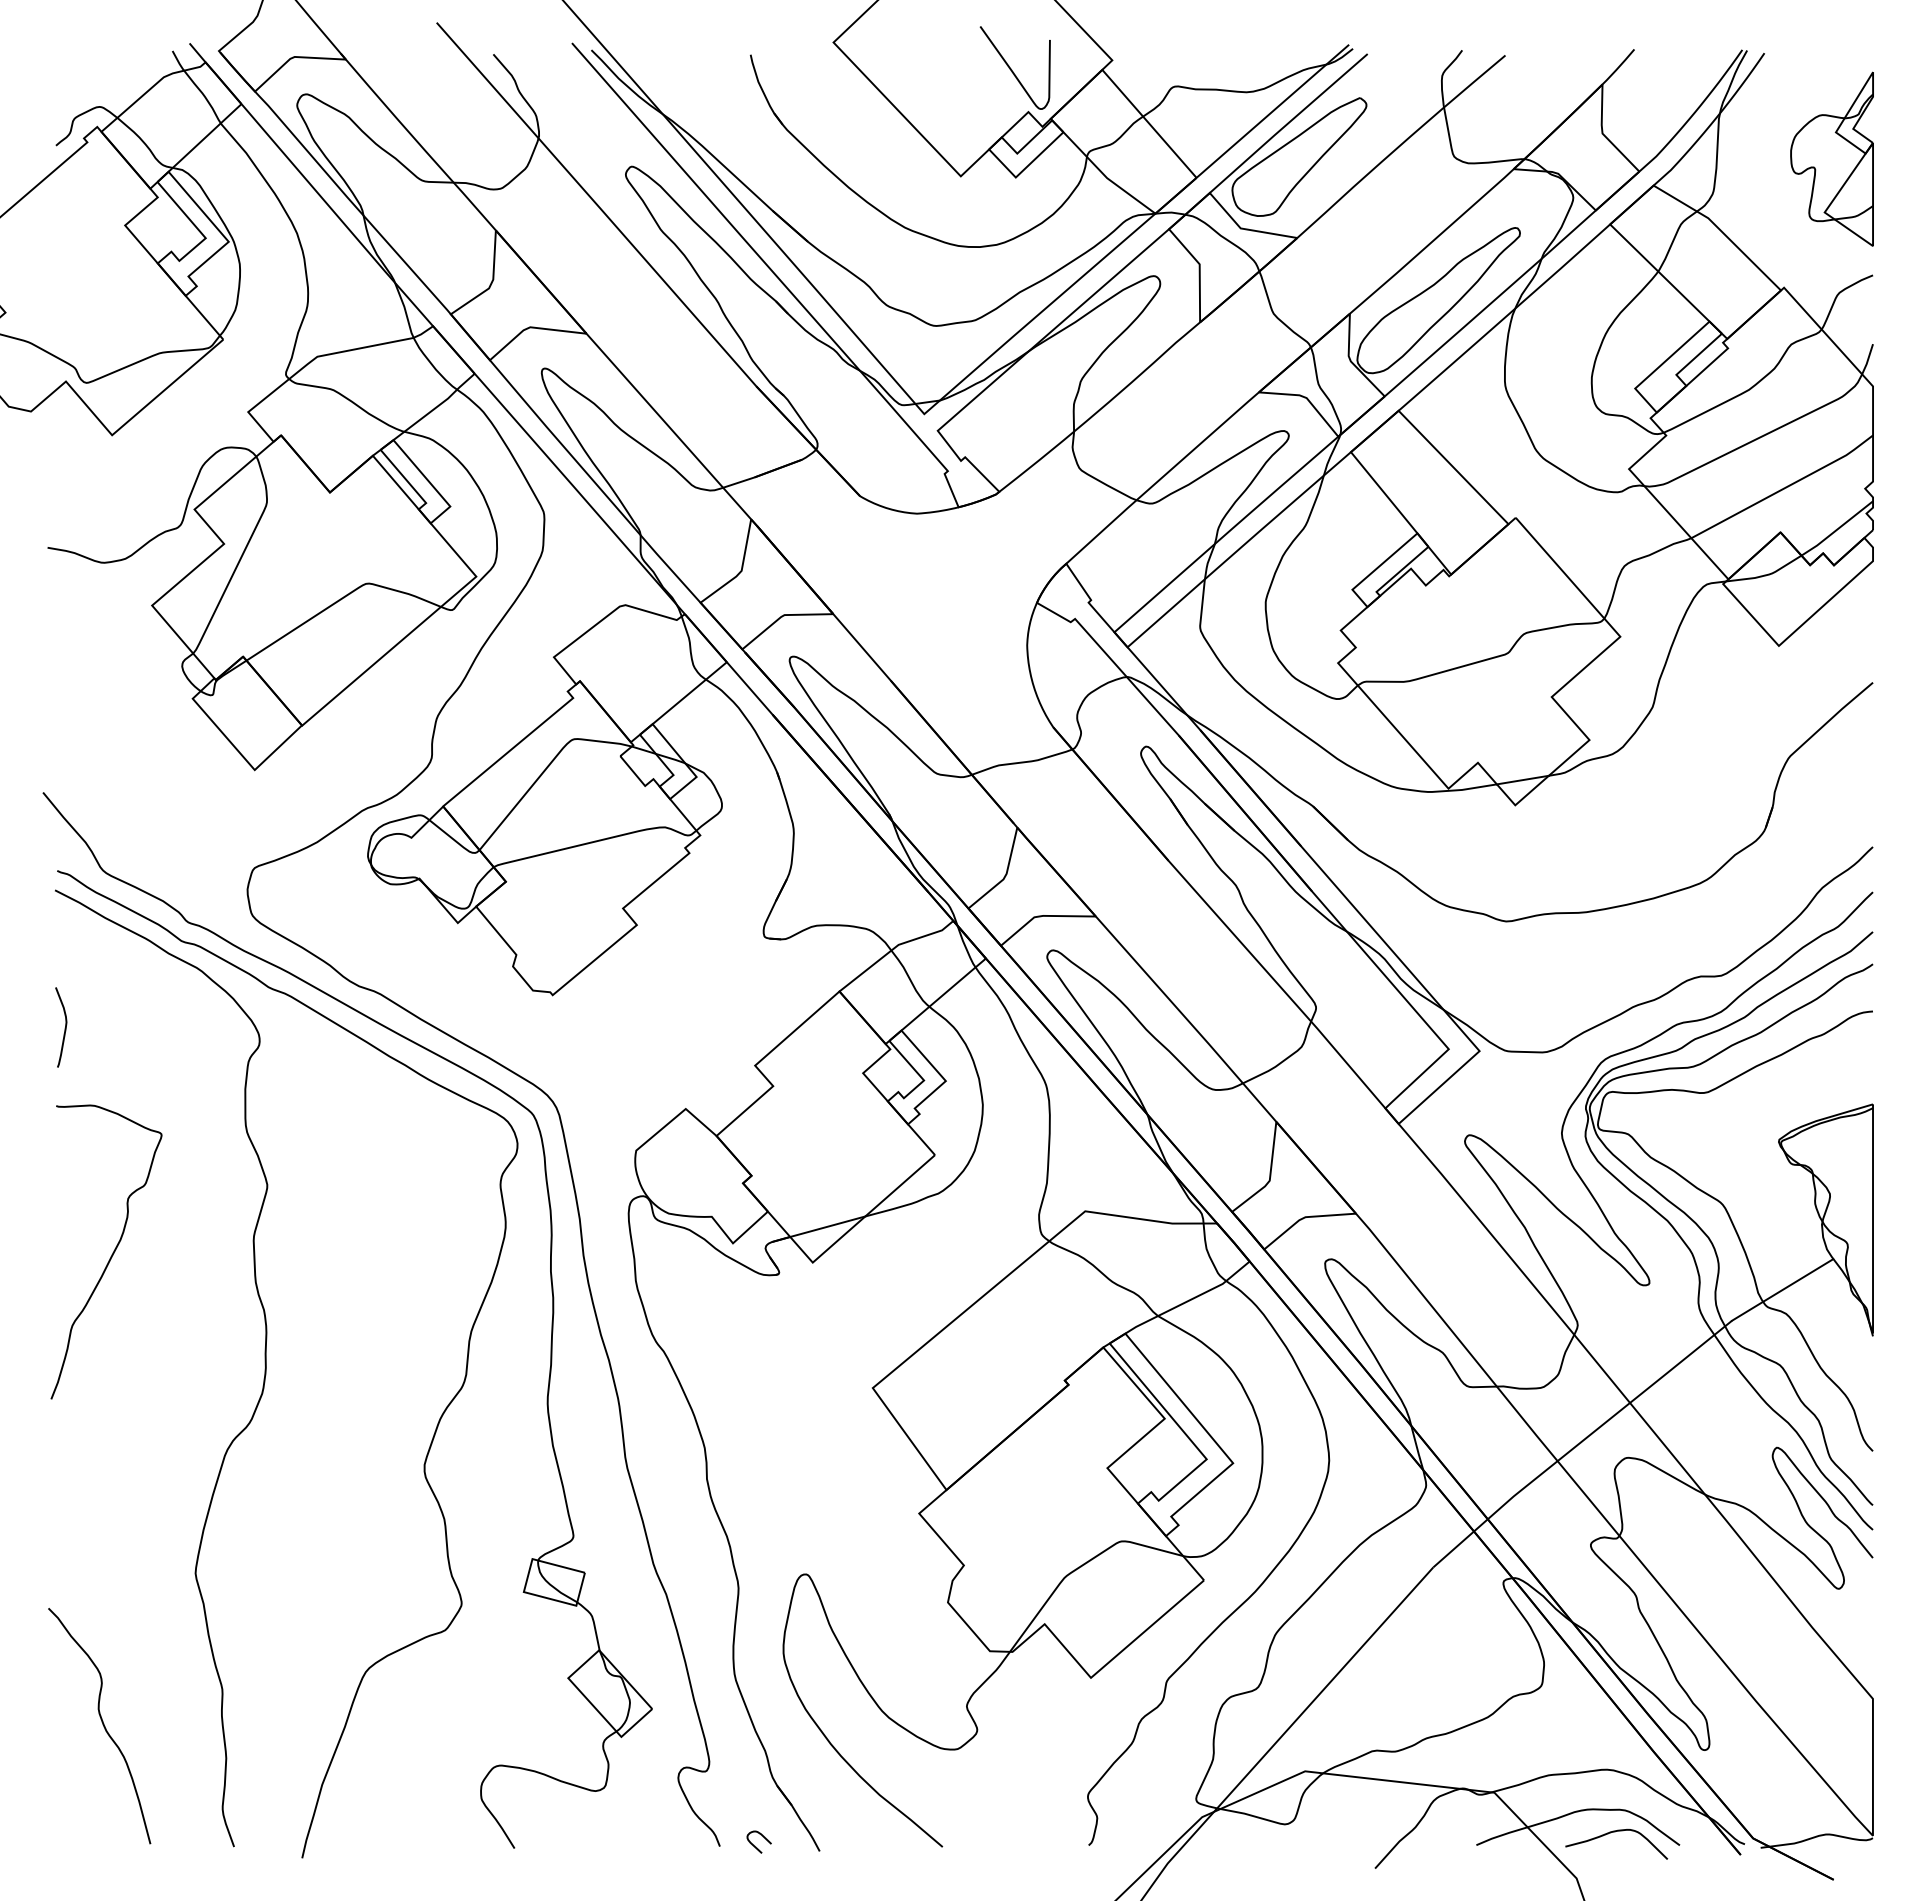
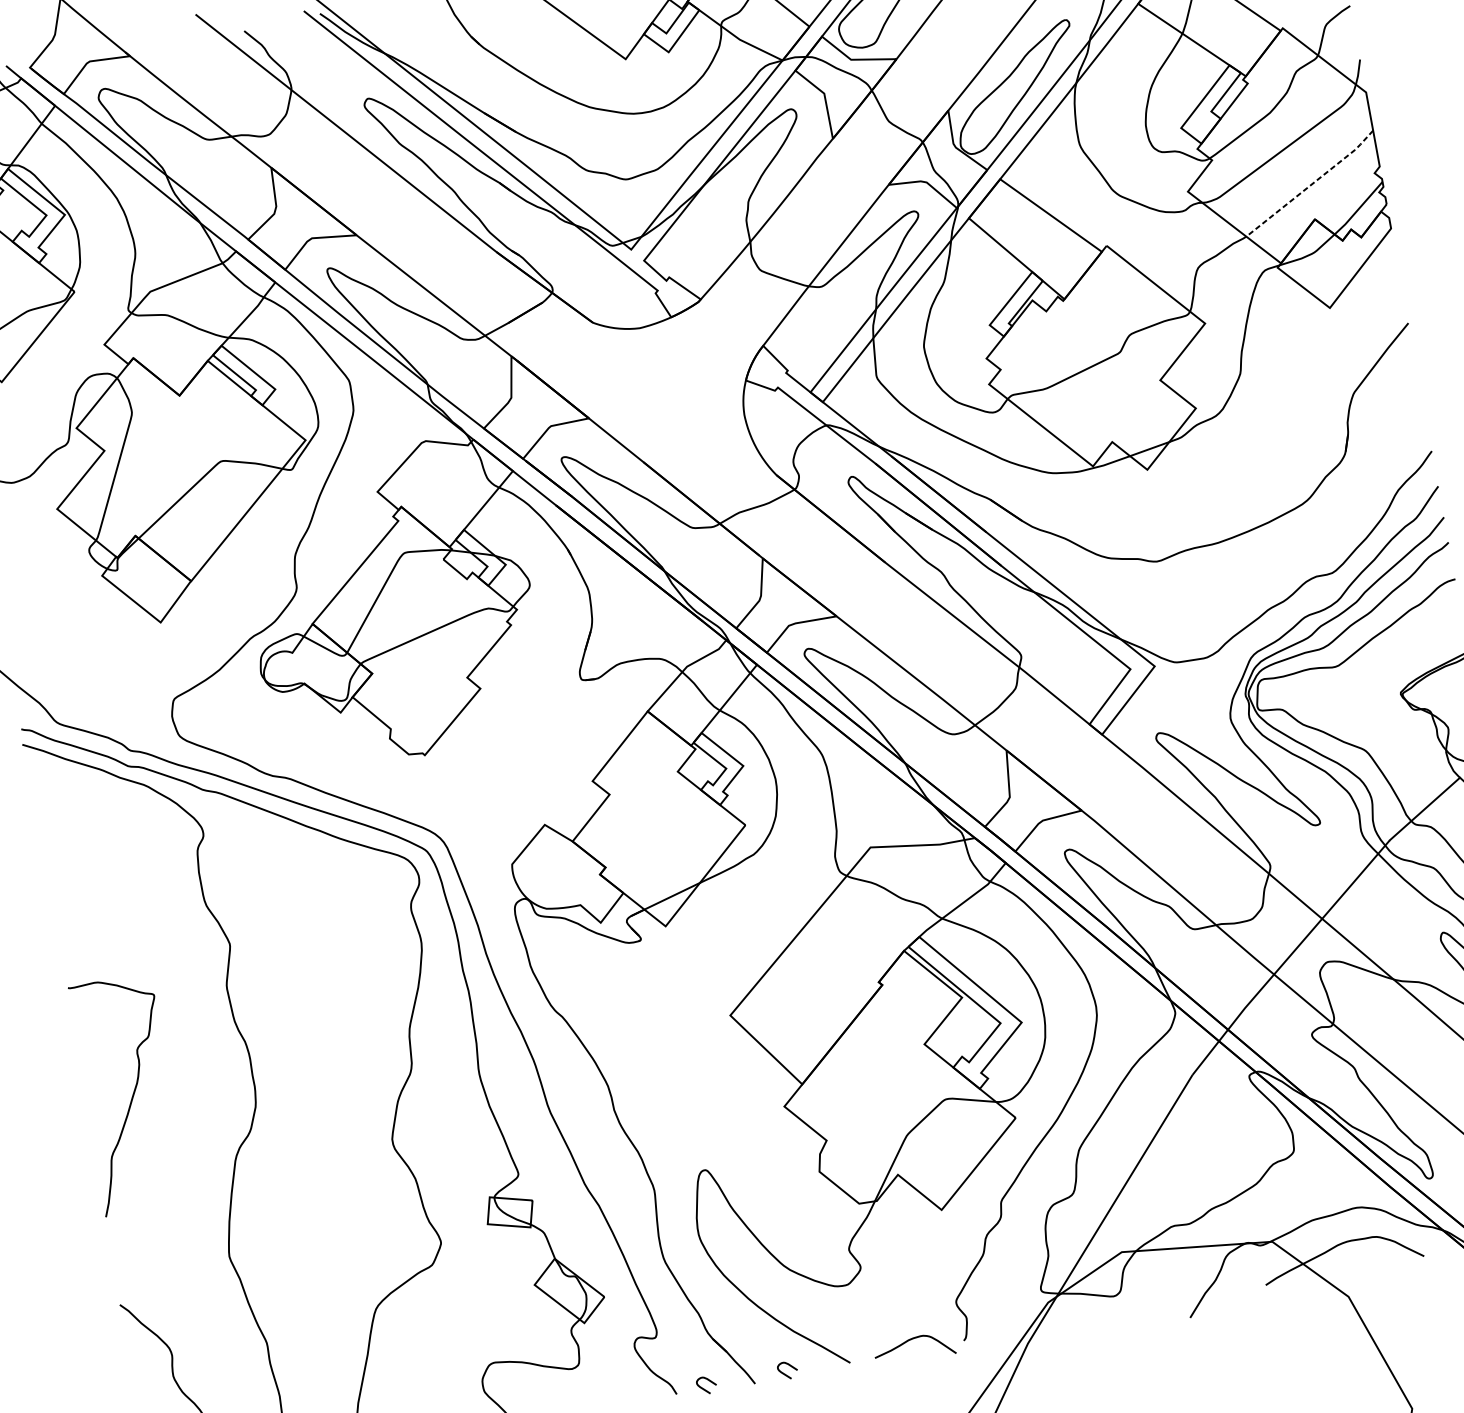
line: (1784, 488) -> (1311, 184), solid -> dashed
curve: (64, 1028) -> (49, 851), removed
curve: (111, 1254) -> (132, 1095), moved
curve: (1615, 1832) -> (912, 1339), moved
curve: (860, 1846) -> (786, 1374), added

